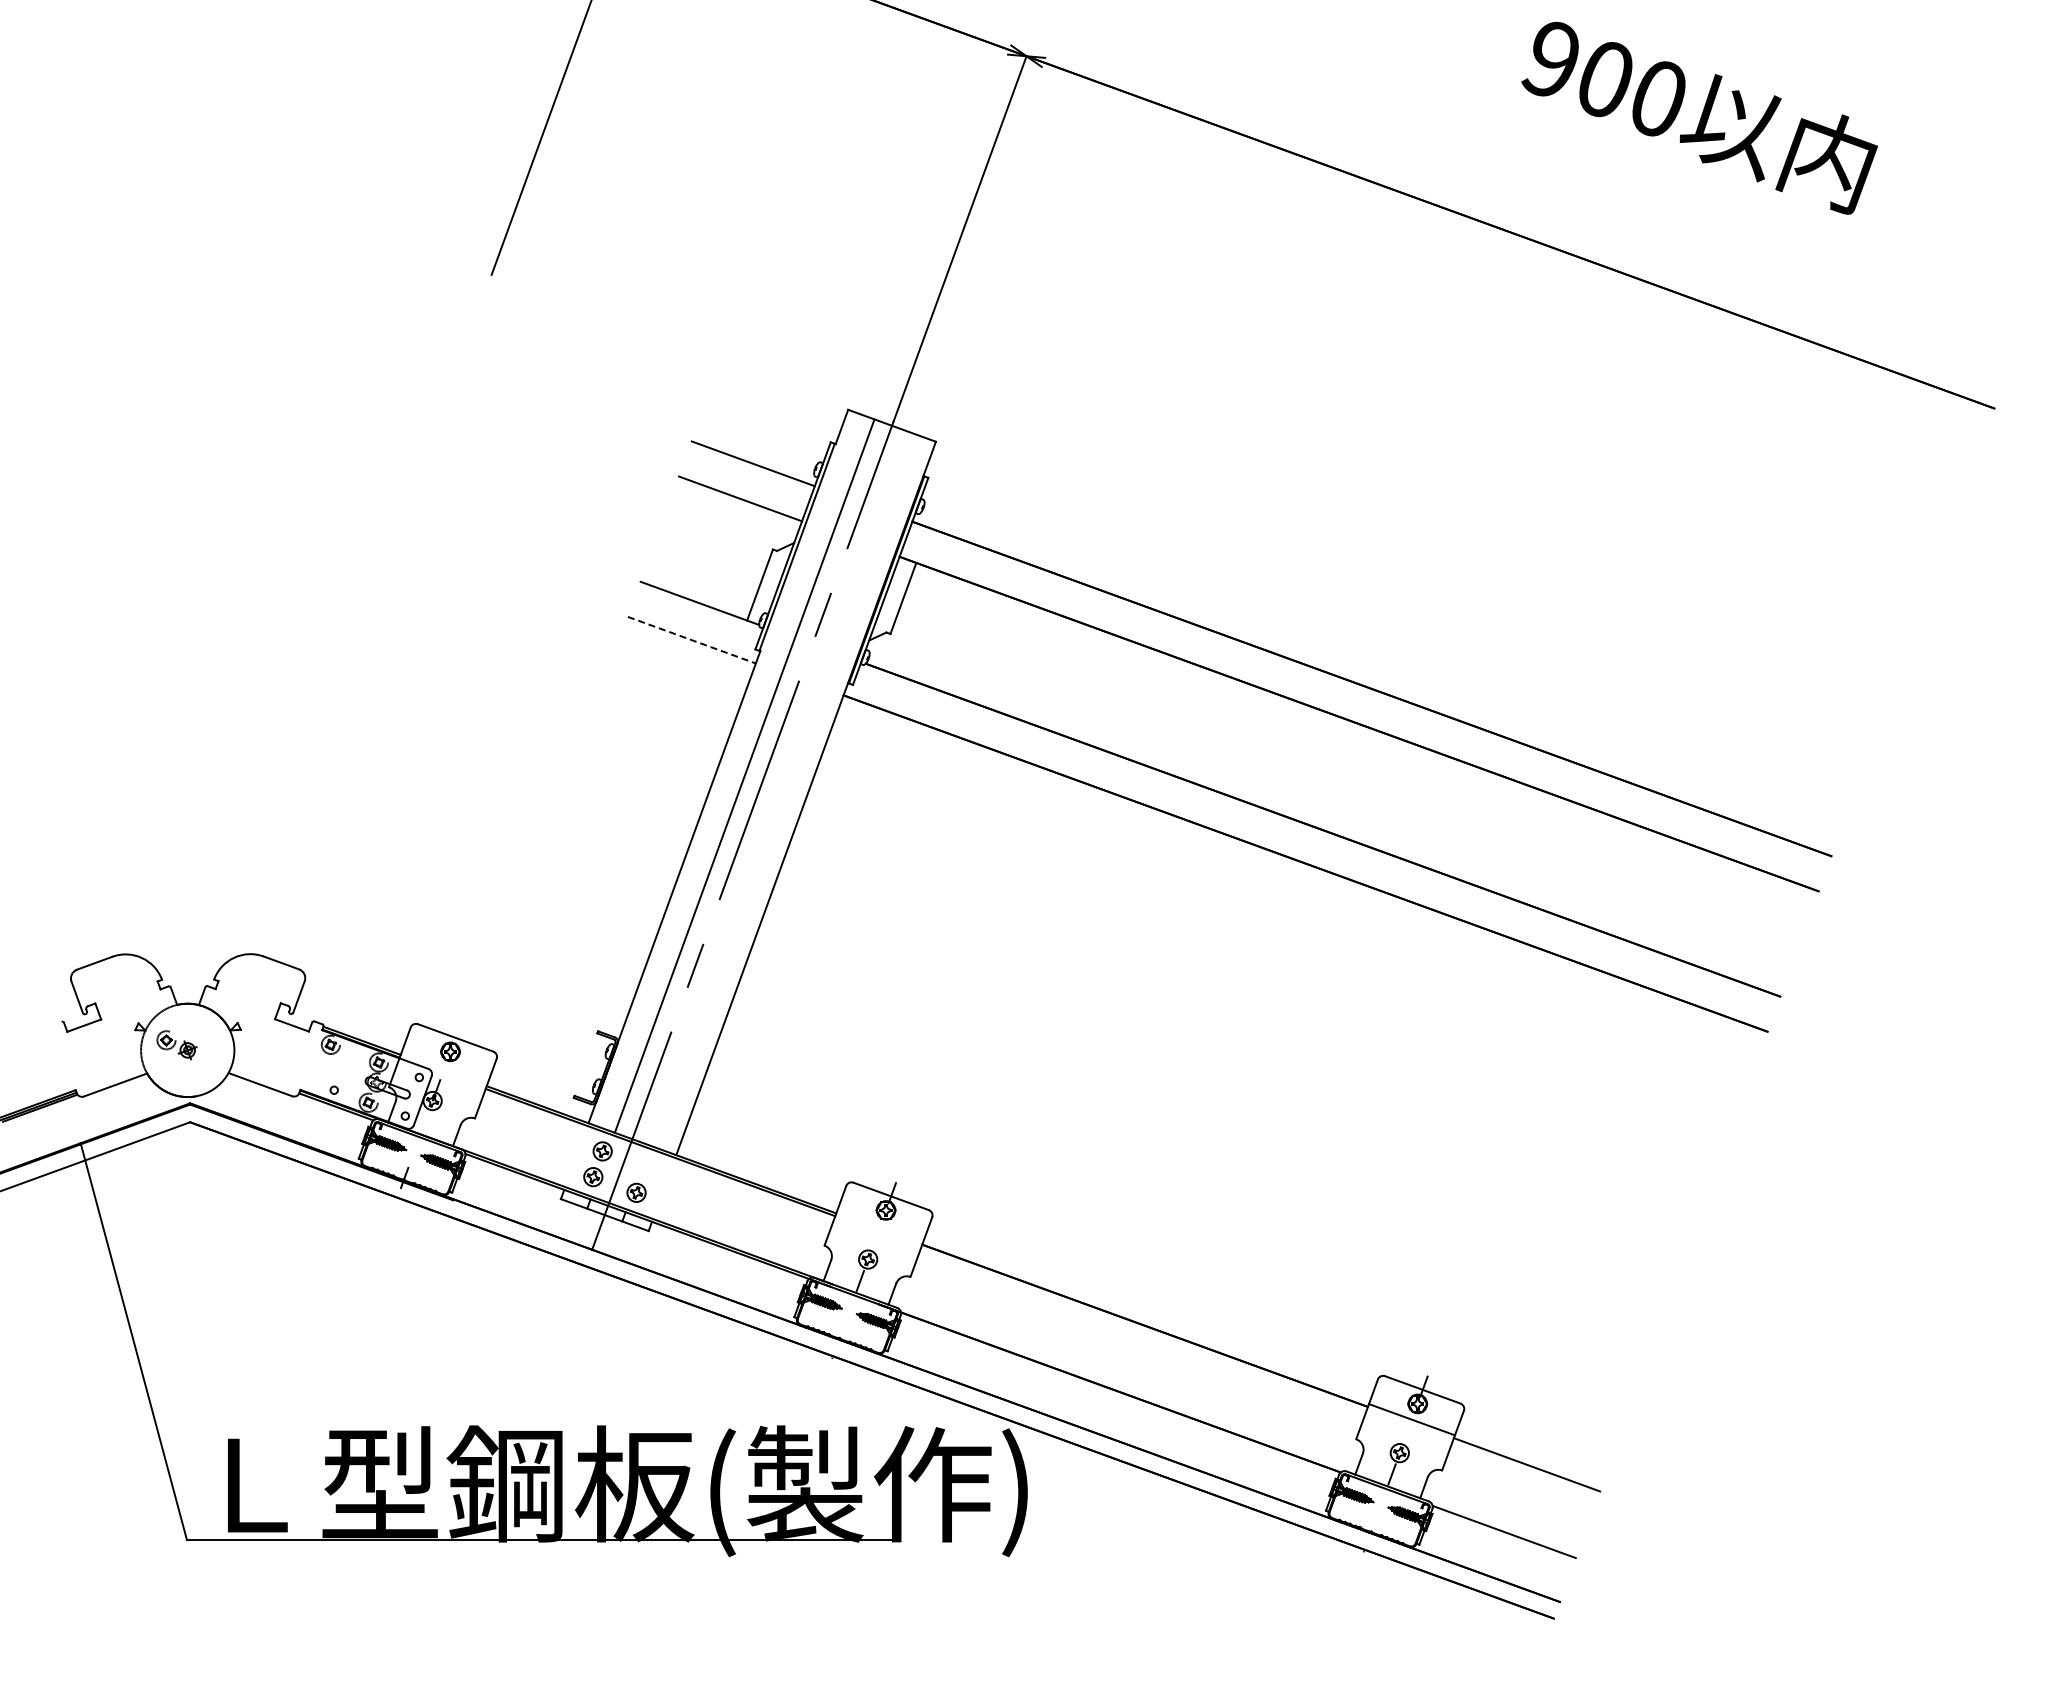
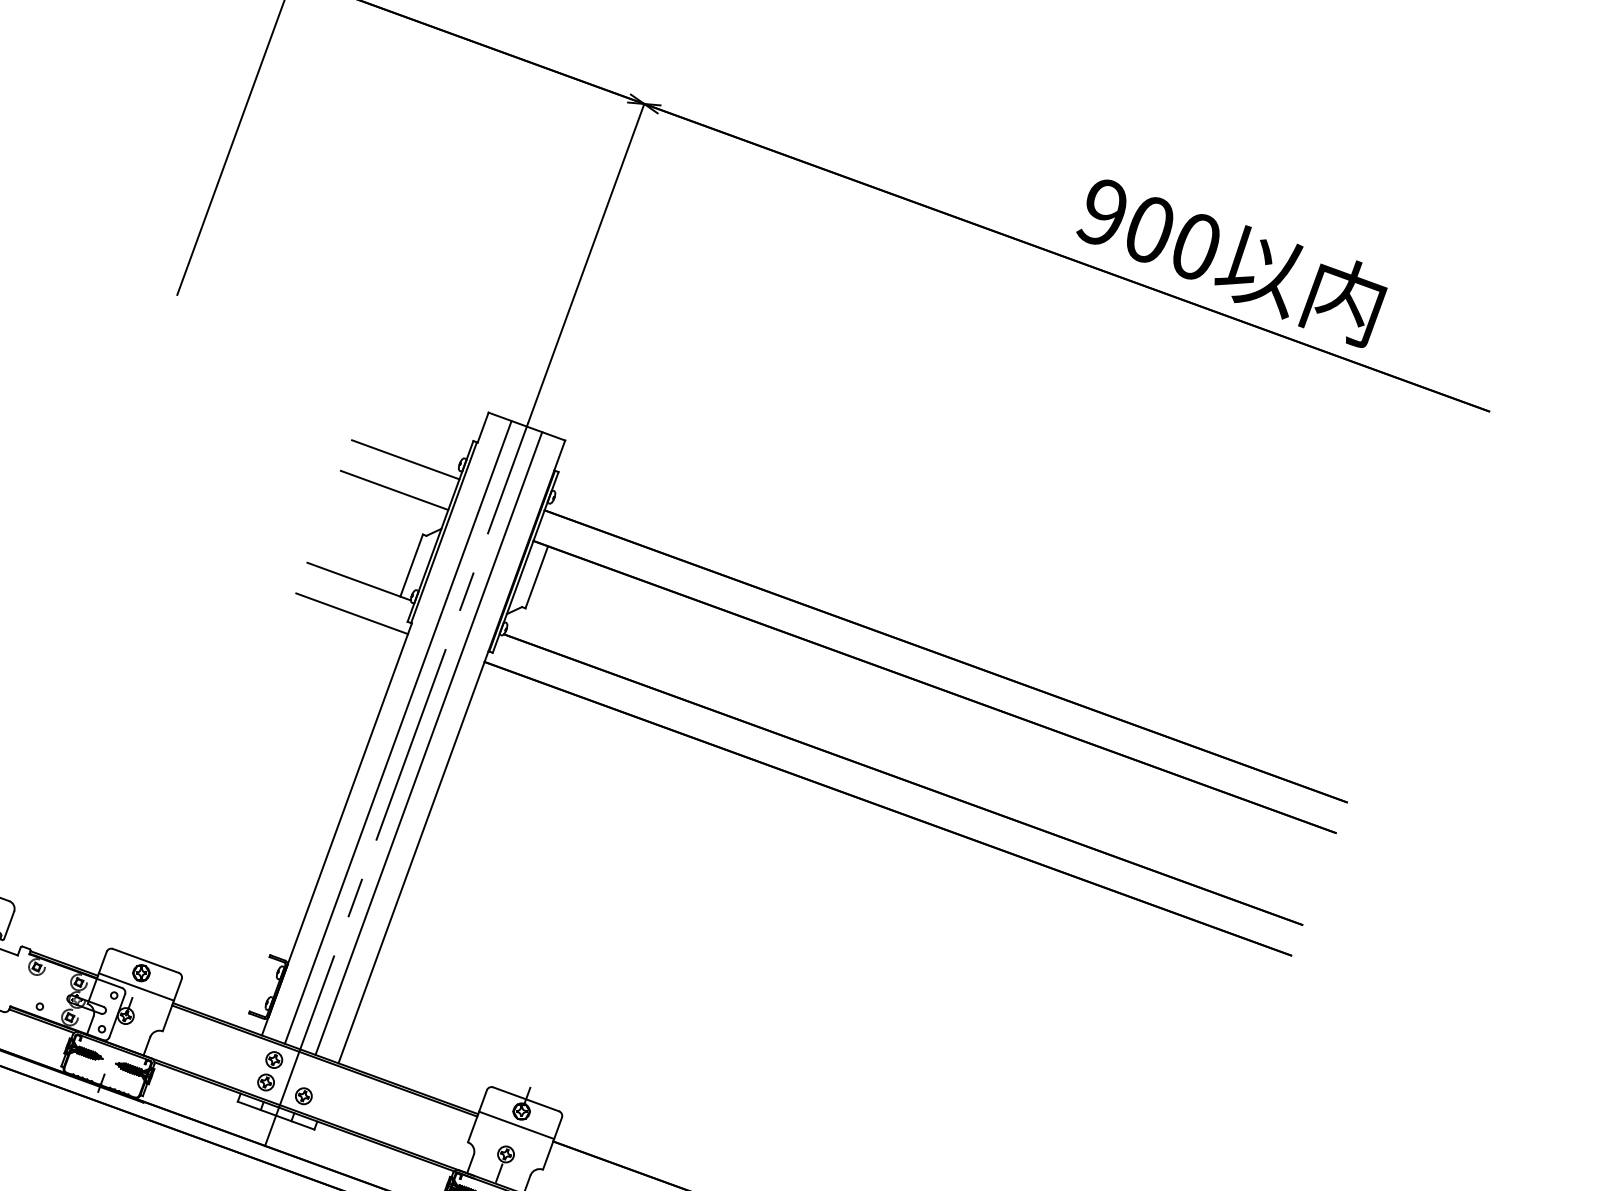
text: (1699, 117) -> (1231, 263), moved
line: (692, 640) -> (352, 614), dashed -> solid
line: (779, 788) -> (428, 743), added
line: (444, 1067) -> (136, 986), added
line: (880, 1225) -> (516, 1124), added

